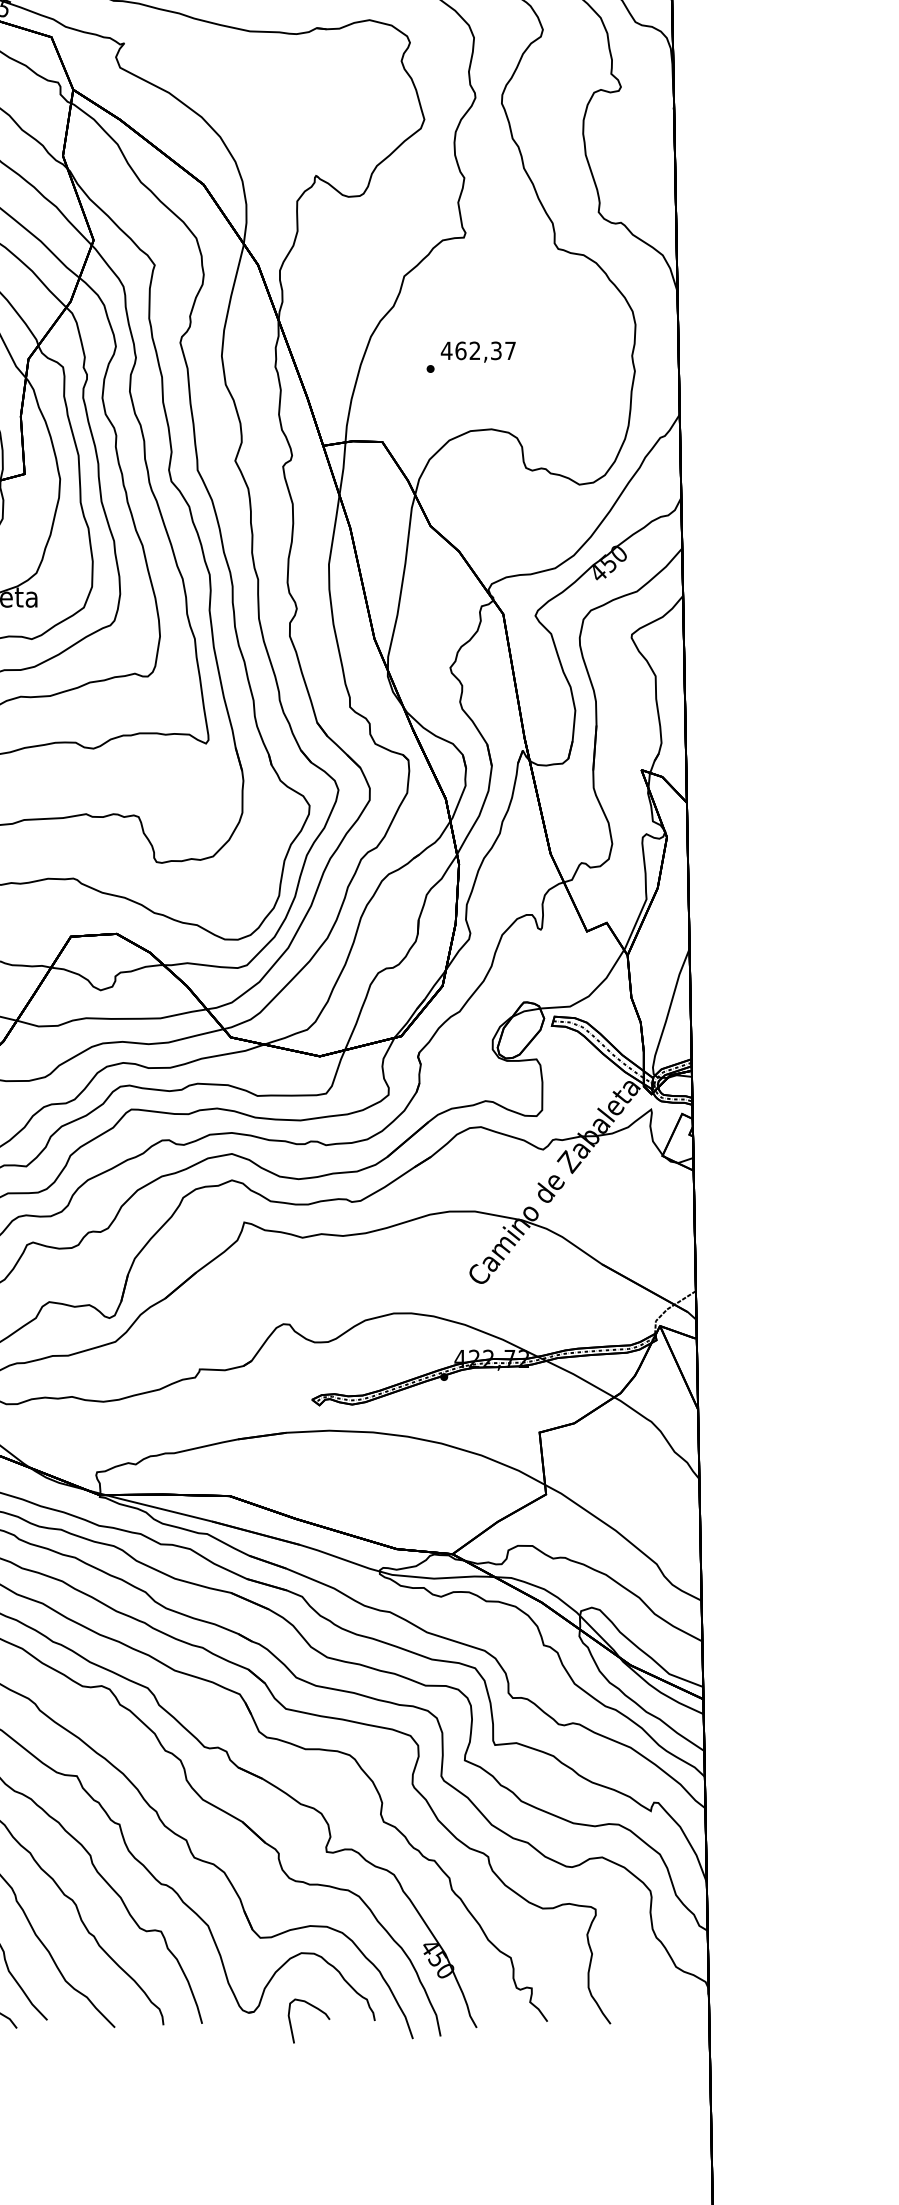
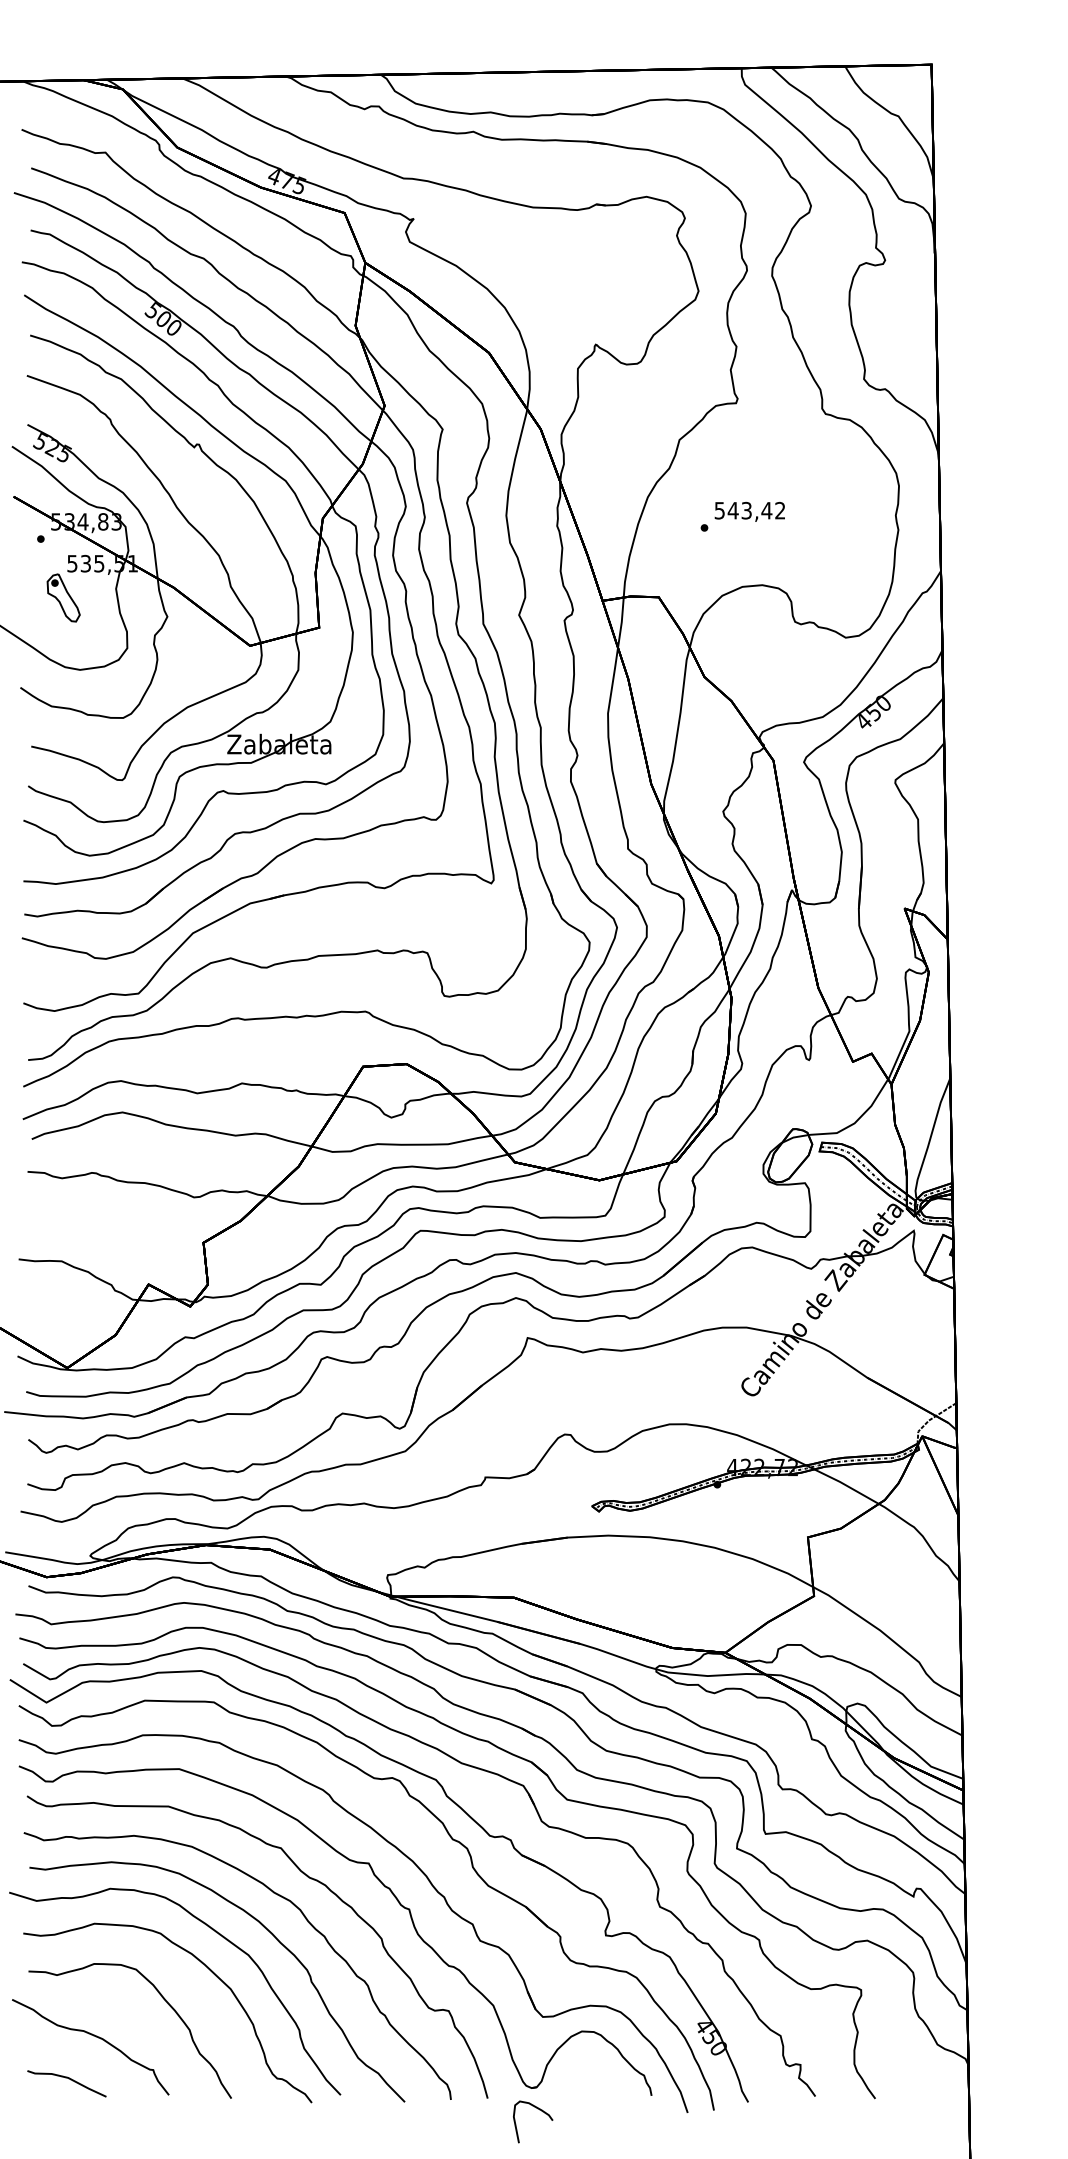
text: (478, 350) -> (749, 510), 462,37 -> 543,42
curve: (315, 2009) -> (539, 2110), moved

